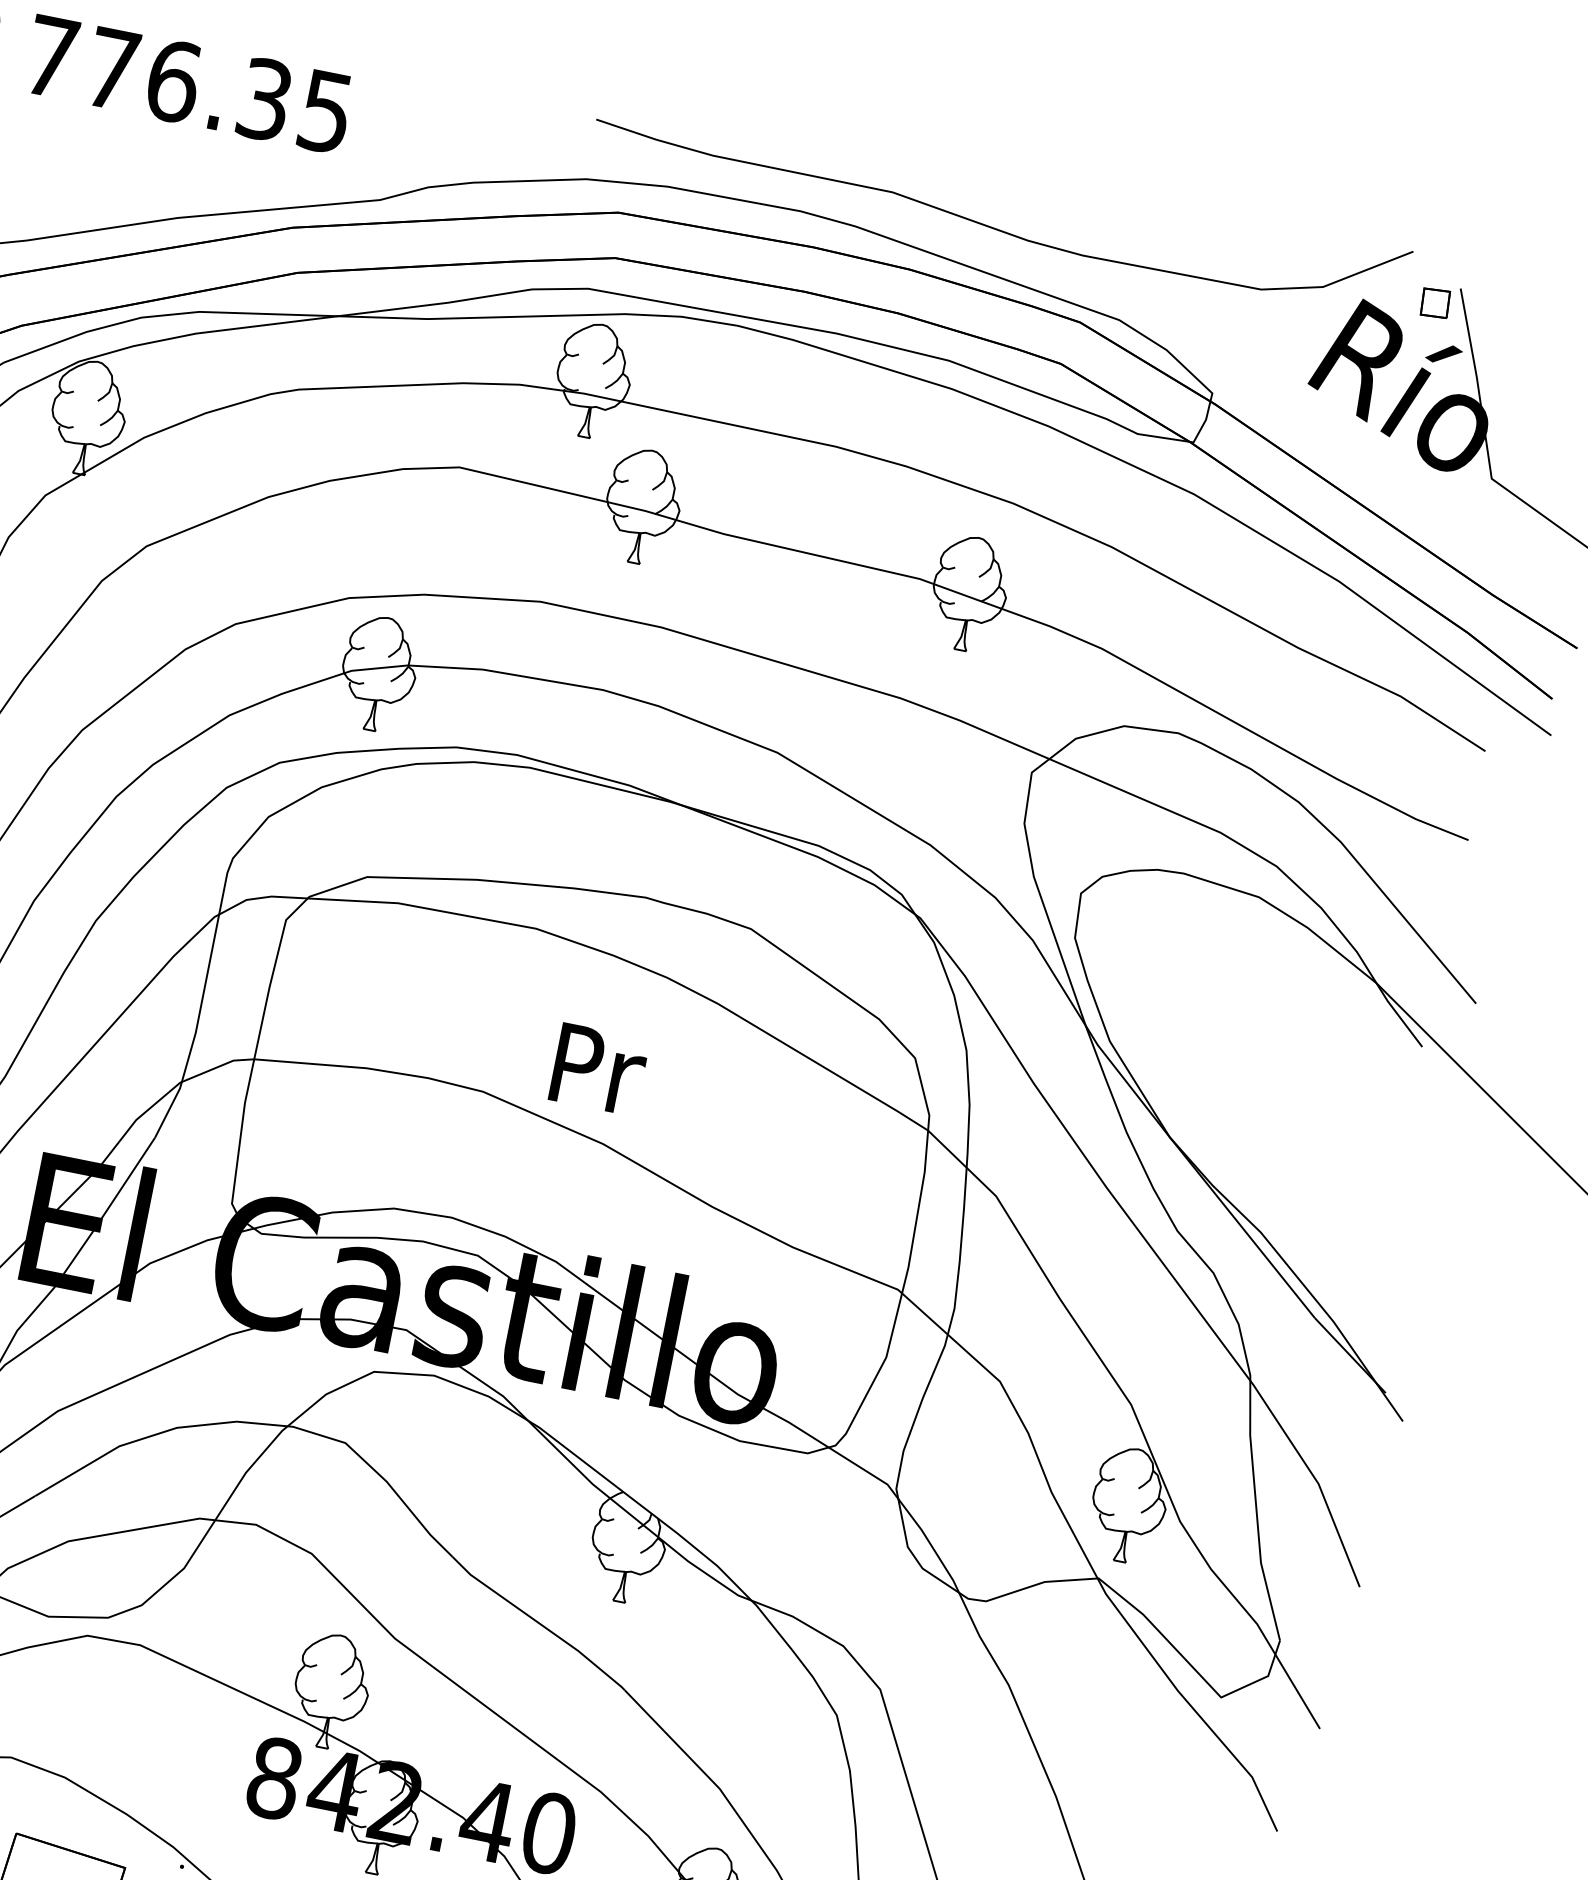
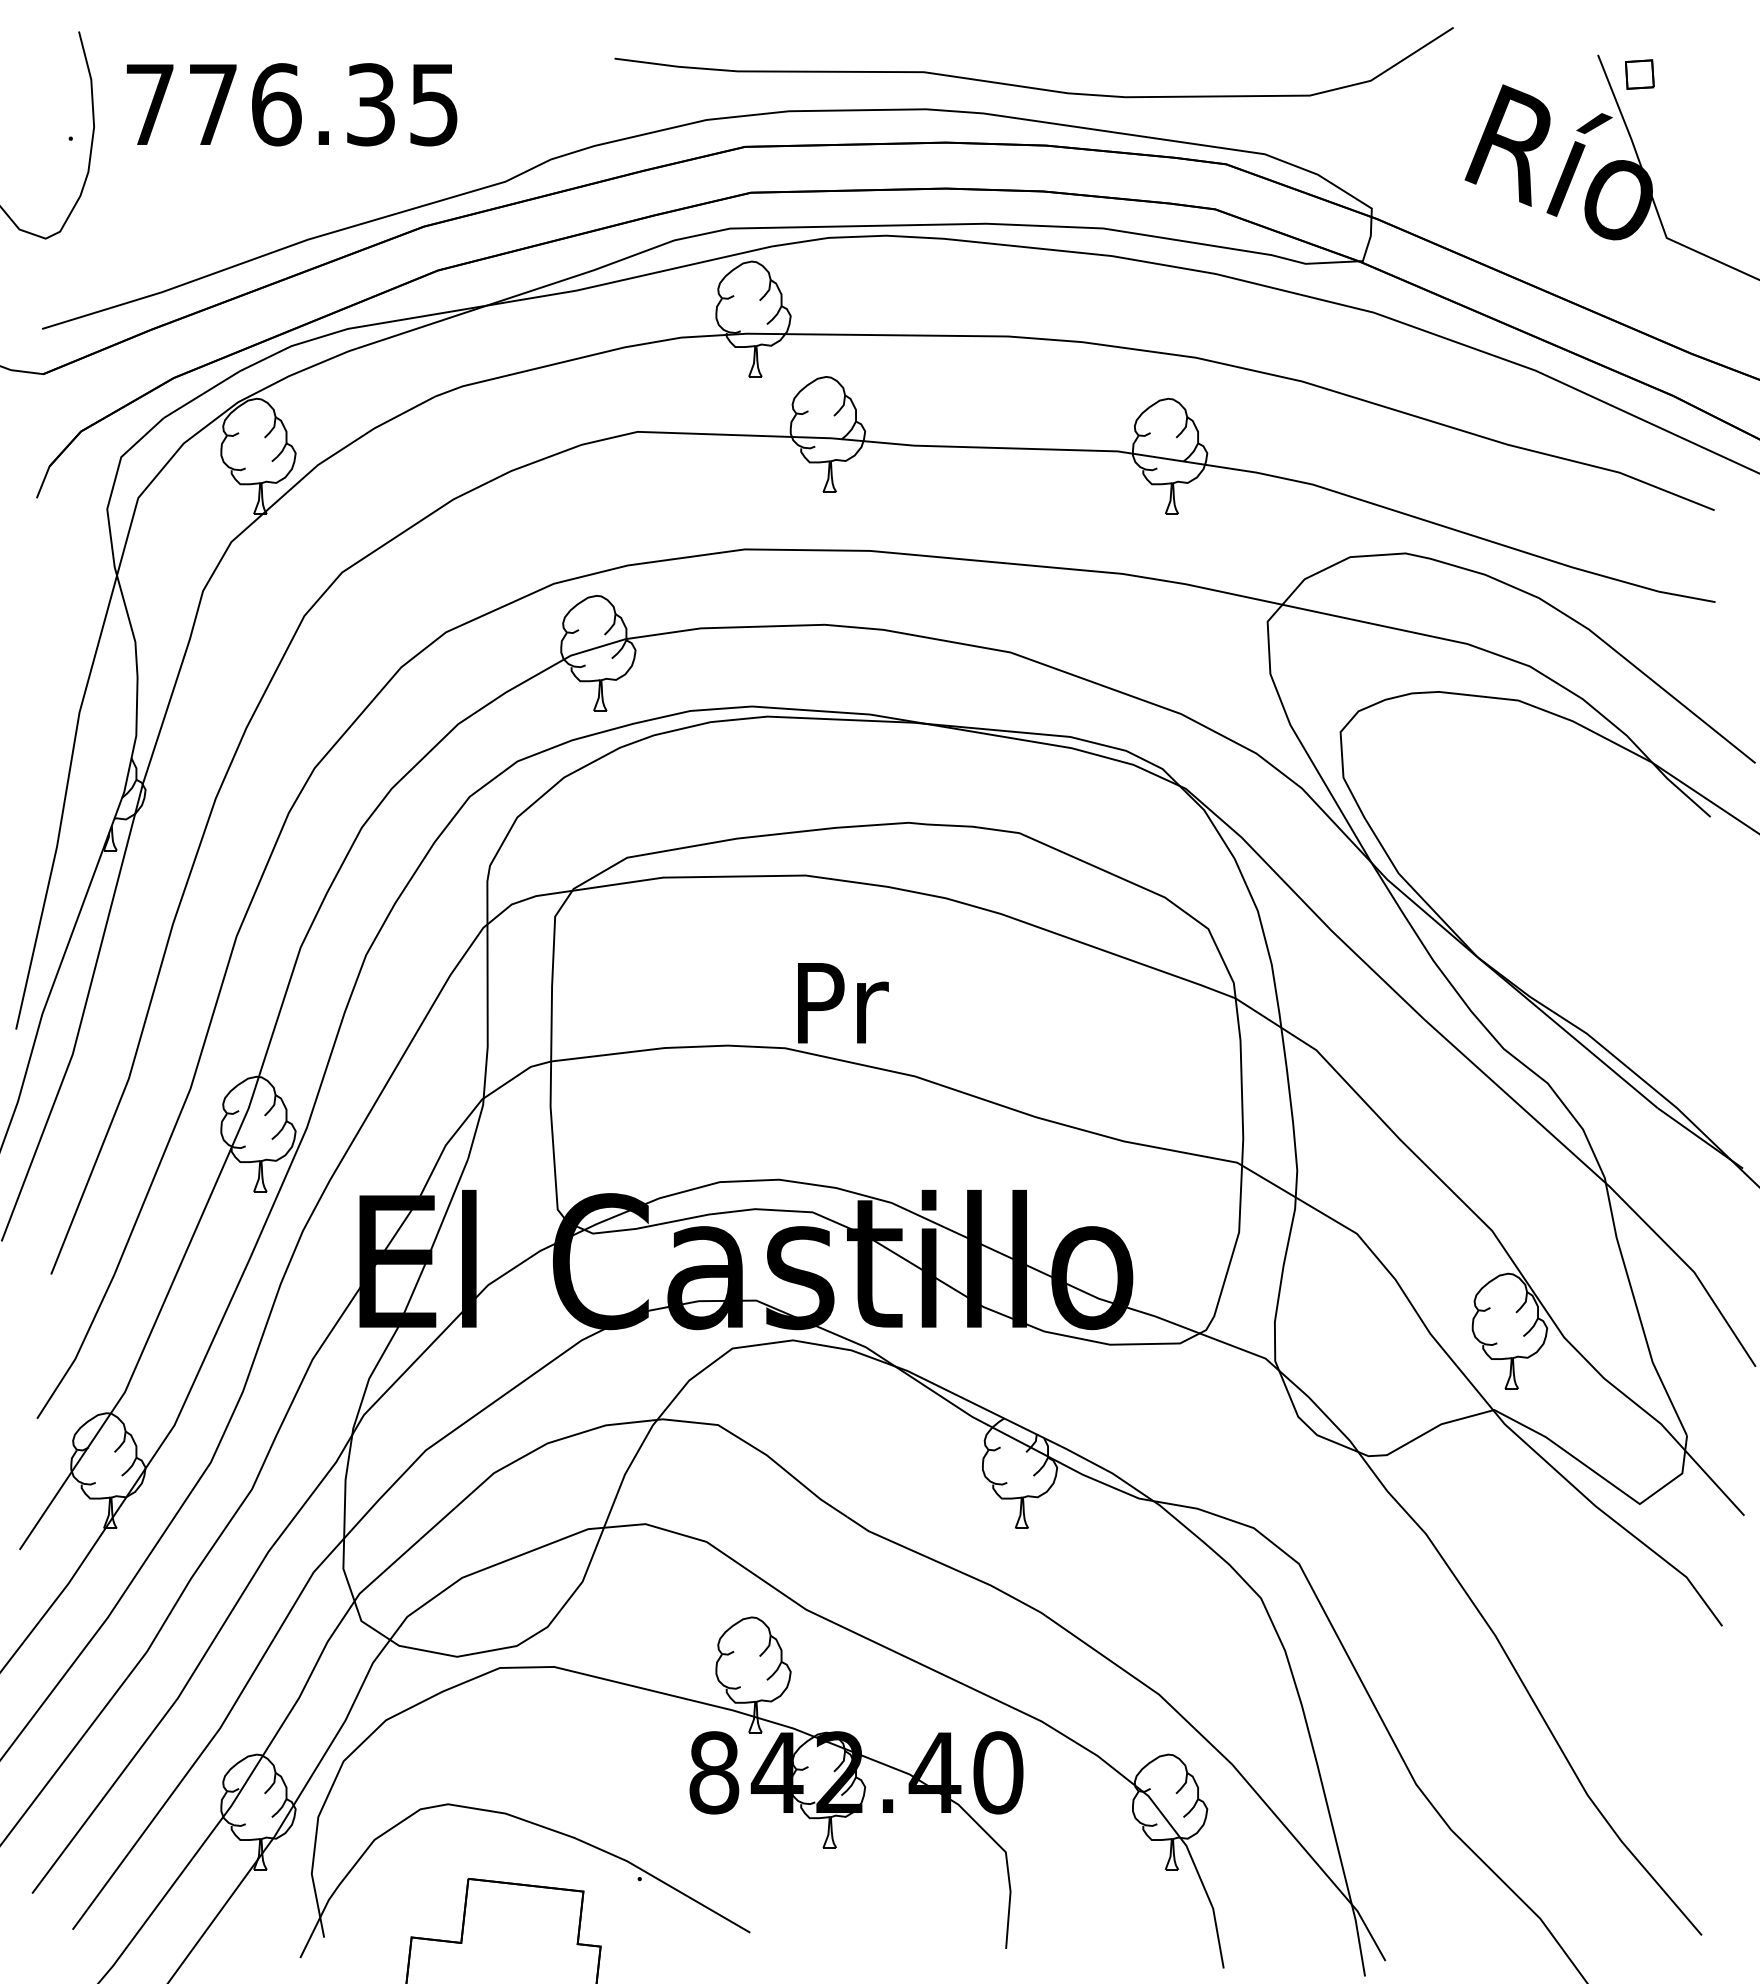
curve: (992, 226) -> (1030, 86), moved
part: (1435, 303) -> (1639, 74), moved
text: (599, 1069) -> (843, 1003), moved

